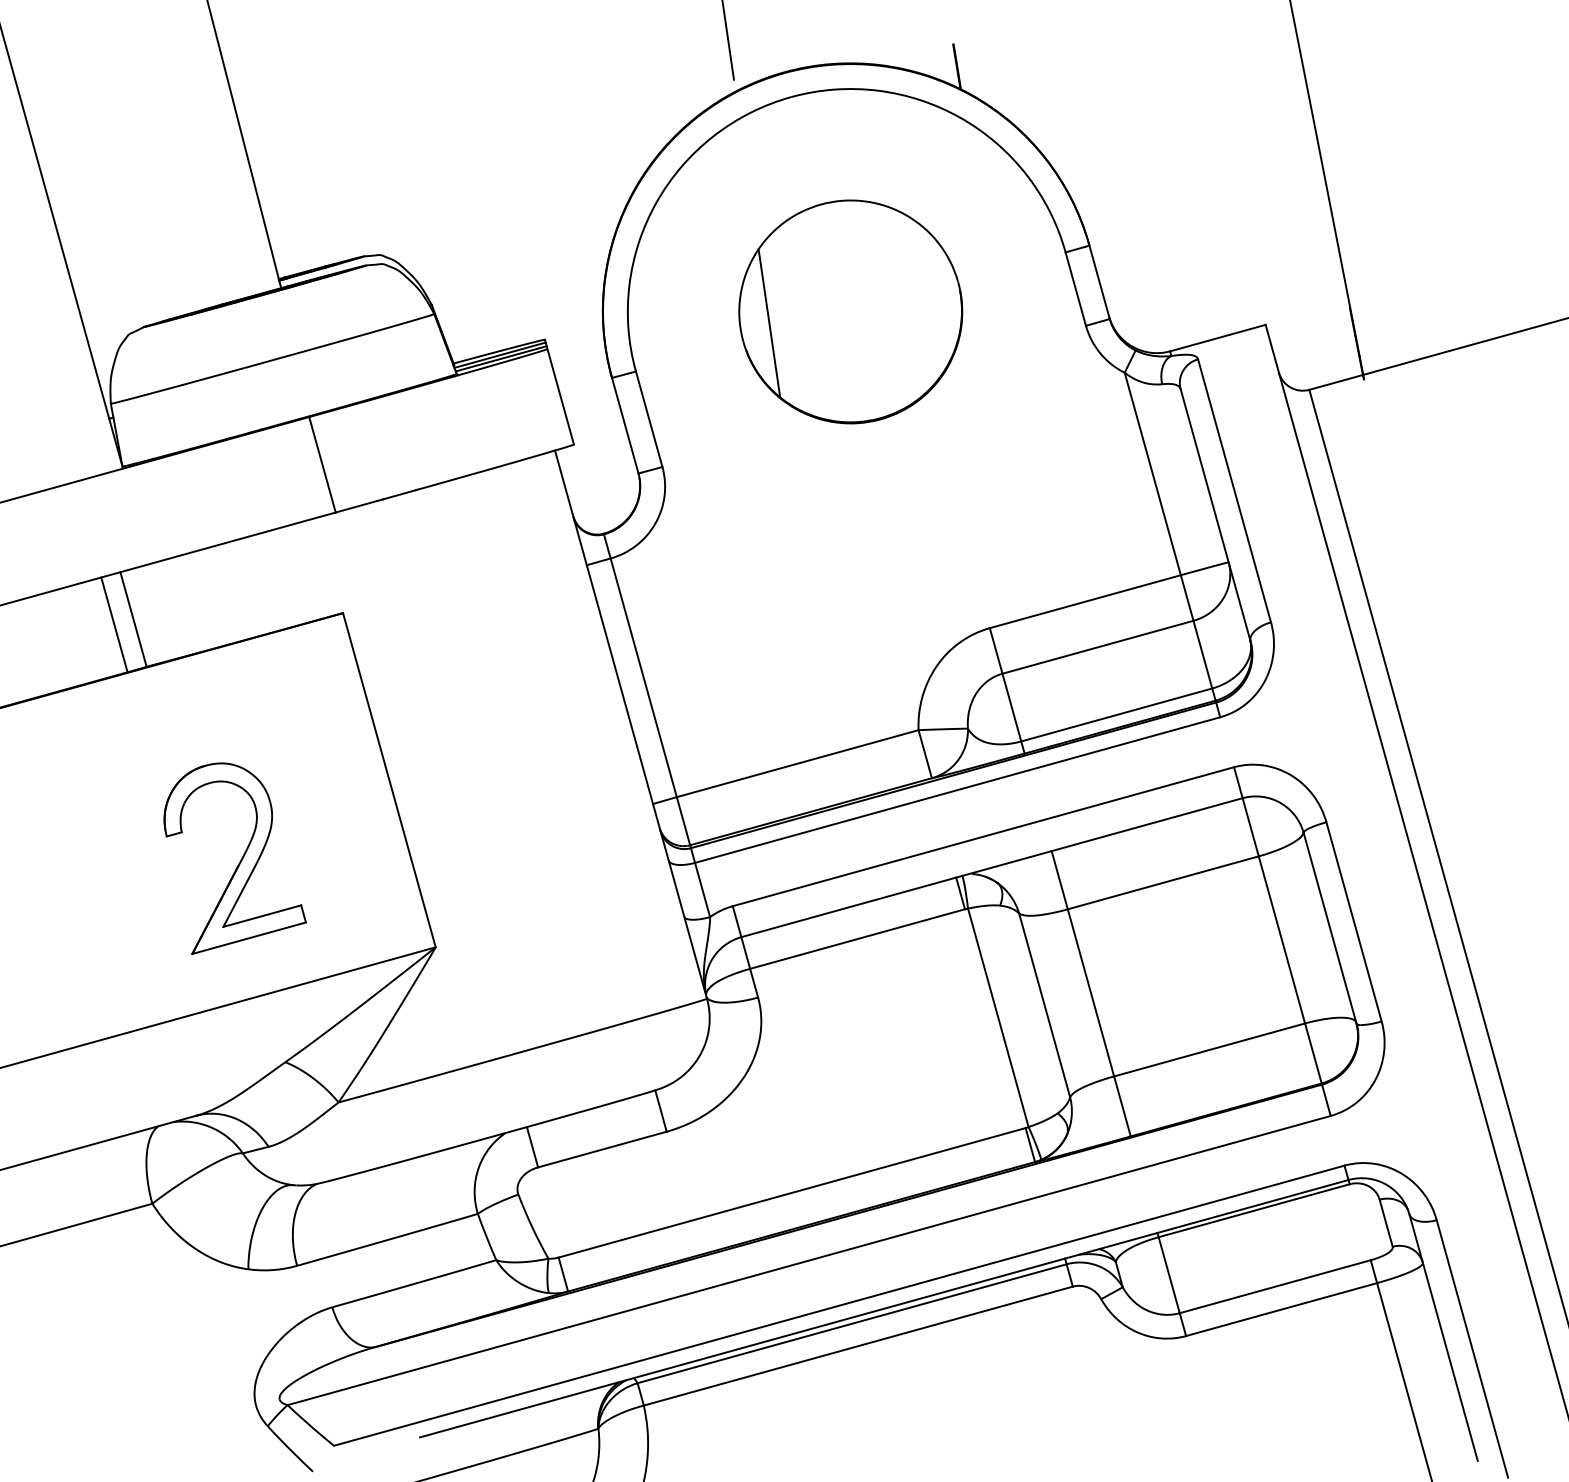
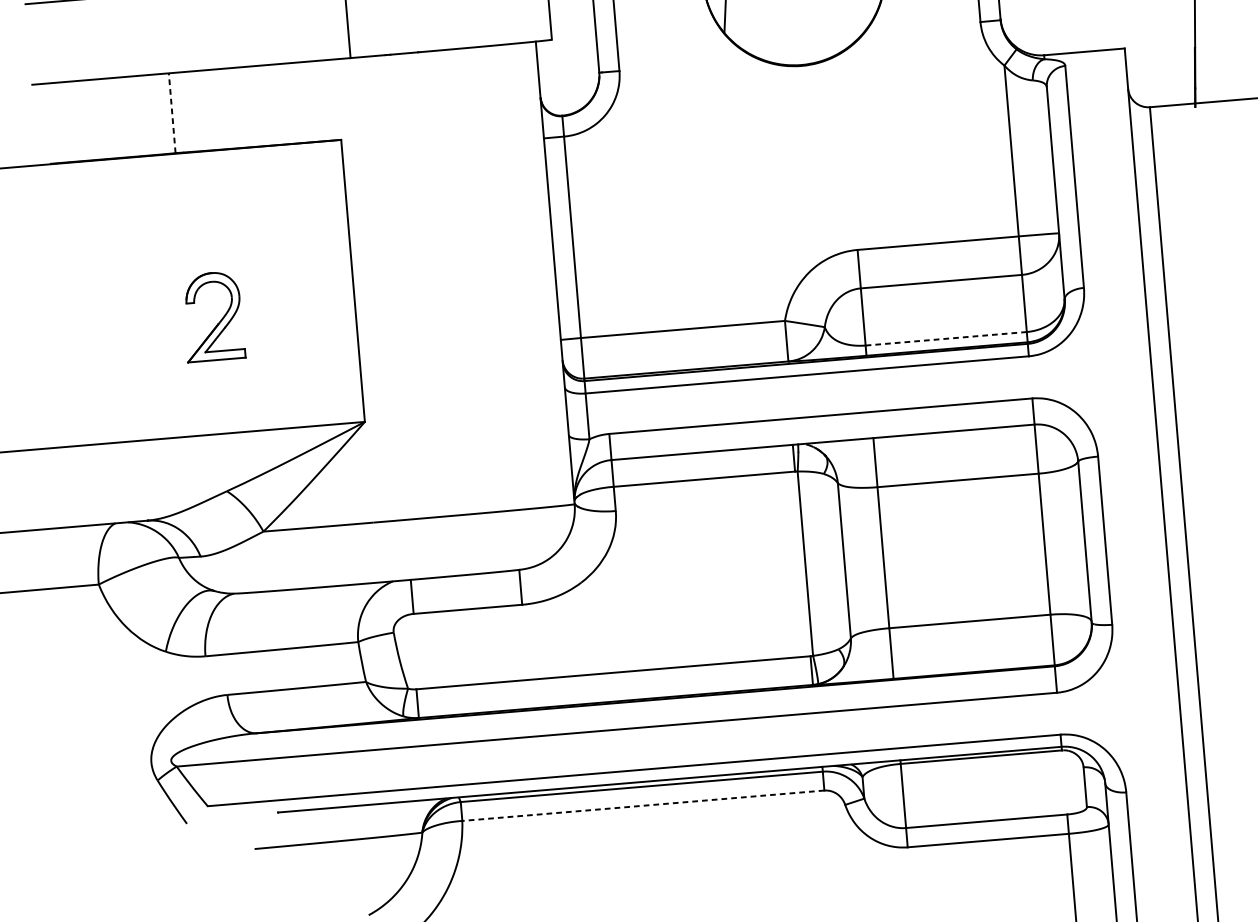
line: (133, 619) -> (172, 113), solid -> dashed
line: (114, 624) -> (156, 114), removed
line: (1117, 714) -> (946, 338), solid -> dashed
part: (234, 858) -> (216, 320), size x0.6
line: (858, 1346) -> (643, 806), solid -> dashed

